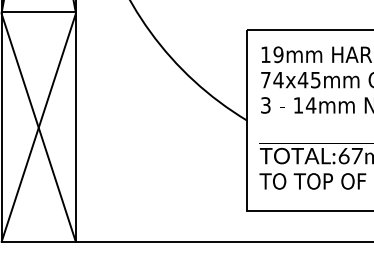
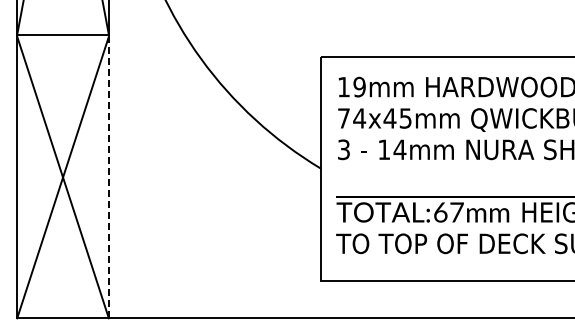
line: (75, 127) -> (108, 177), solid -> dashed

